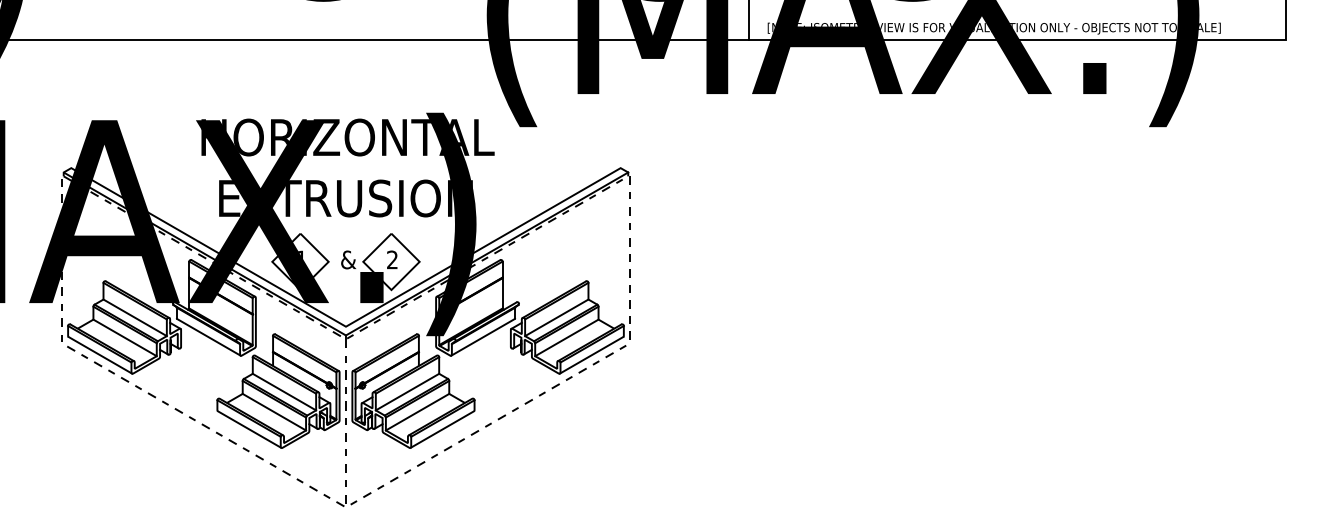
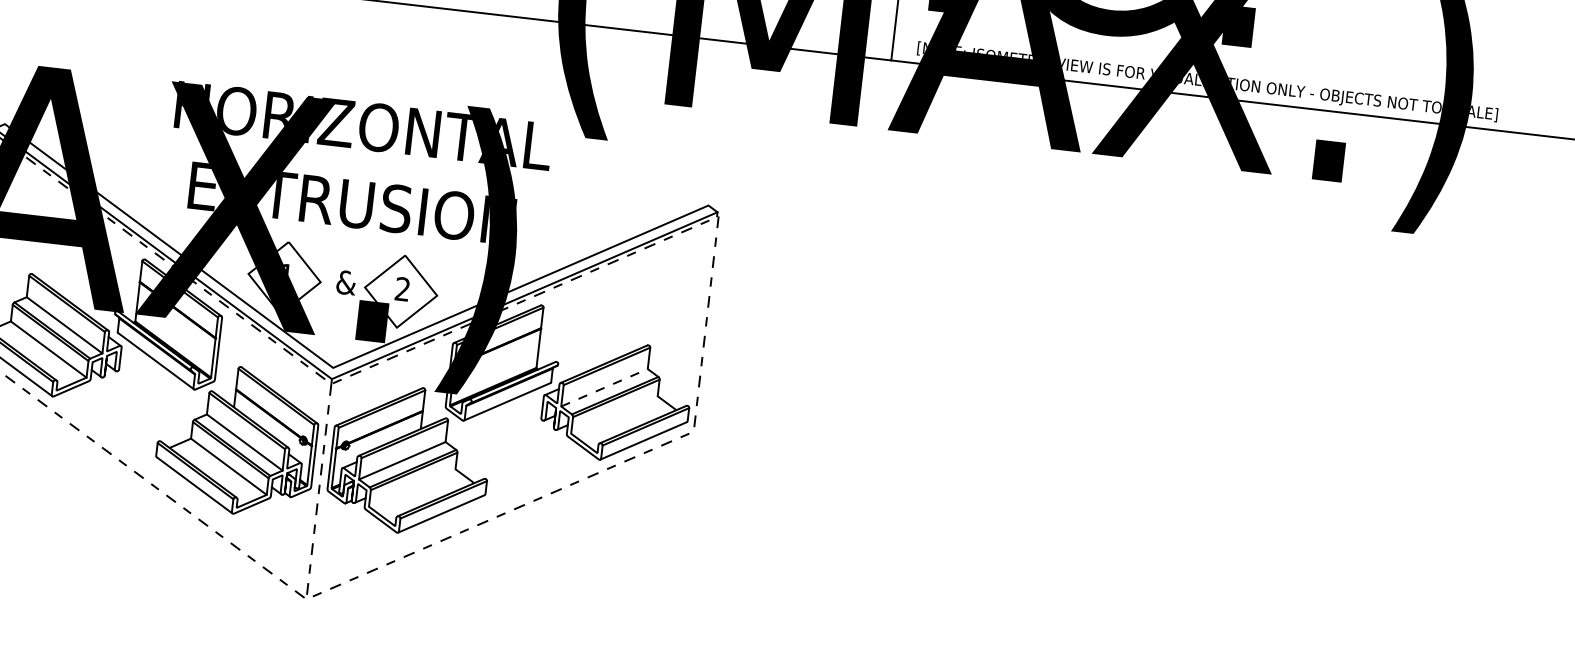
line: (556, 317) -> (604, 387), solid -> dashed
line: (566, 337) -> (614, 414), removed
line: (417, 411) -> (412, 487), removed

